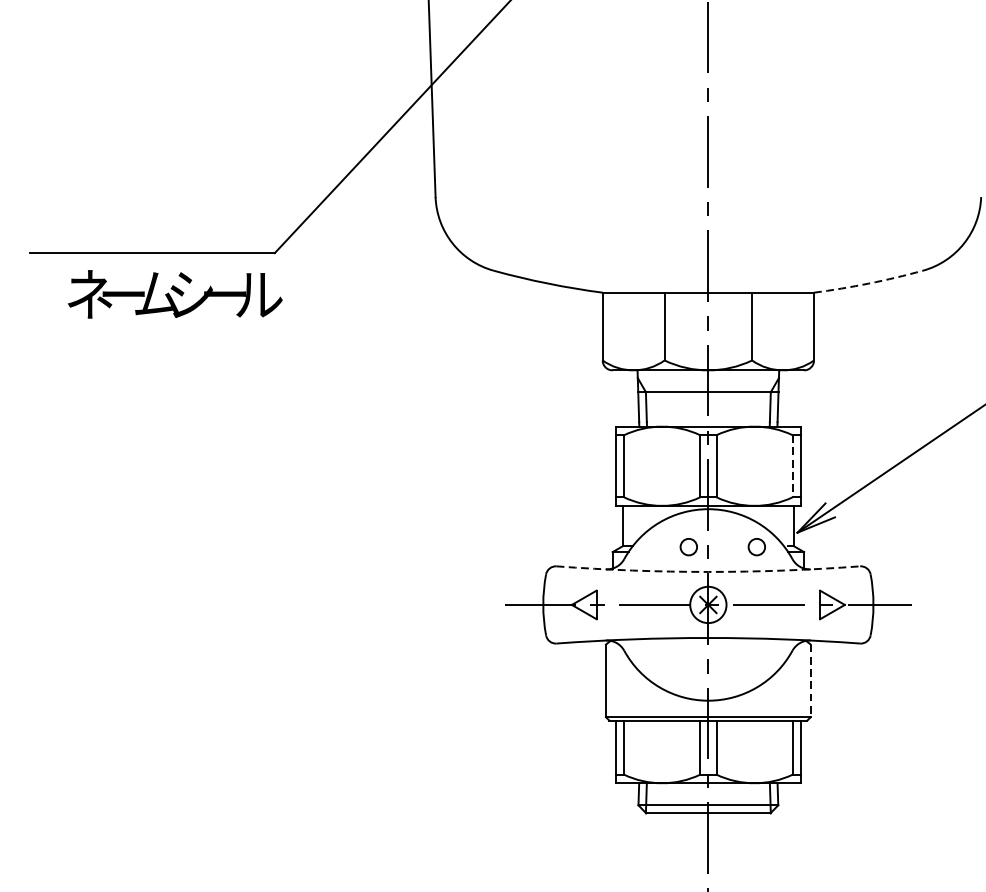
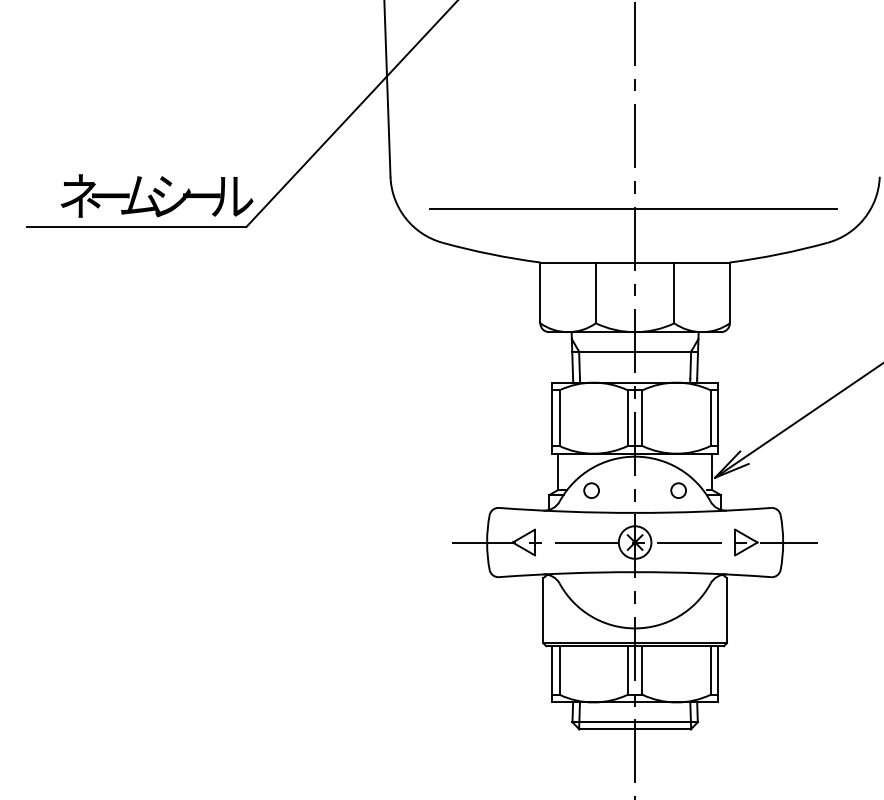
line: (706, 233) -> (633, 209), added
arc: (869, 283) -> (779, 254), dashed -> solid
text: (174, 293) -> (156, 195), moved
line: (792, 466) -> (710, 418), dashed -> solid
circle: (688, 546) -> (591, 490), moved
arc: (708, 571) -> (635, 512), dashed -> solid
line: (810, 680) -> (726, 610), dashed -> solid

